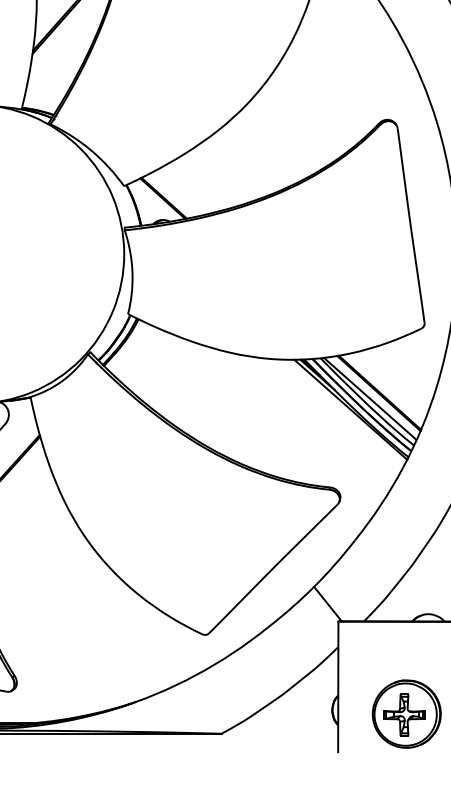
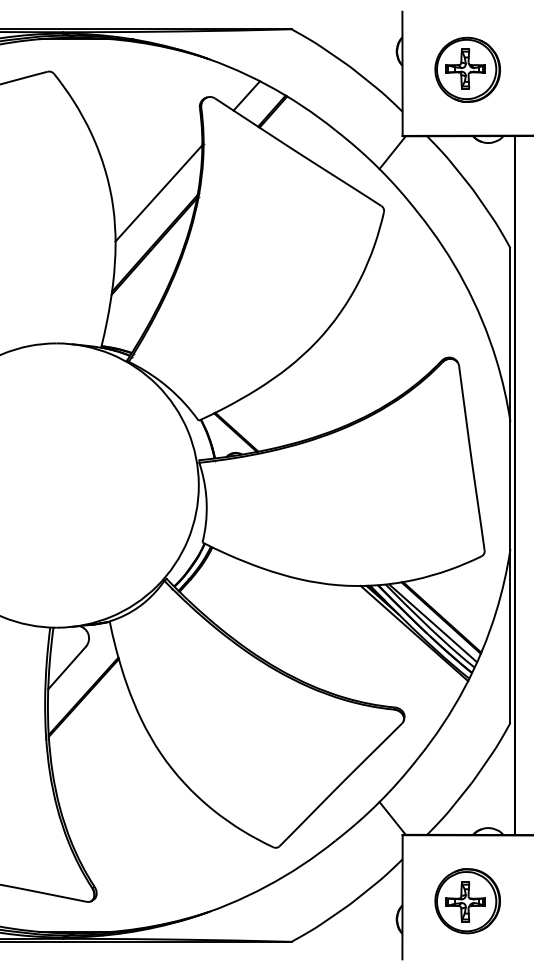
part: (406, 714) -> (467, 901), moved

